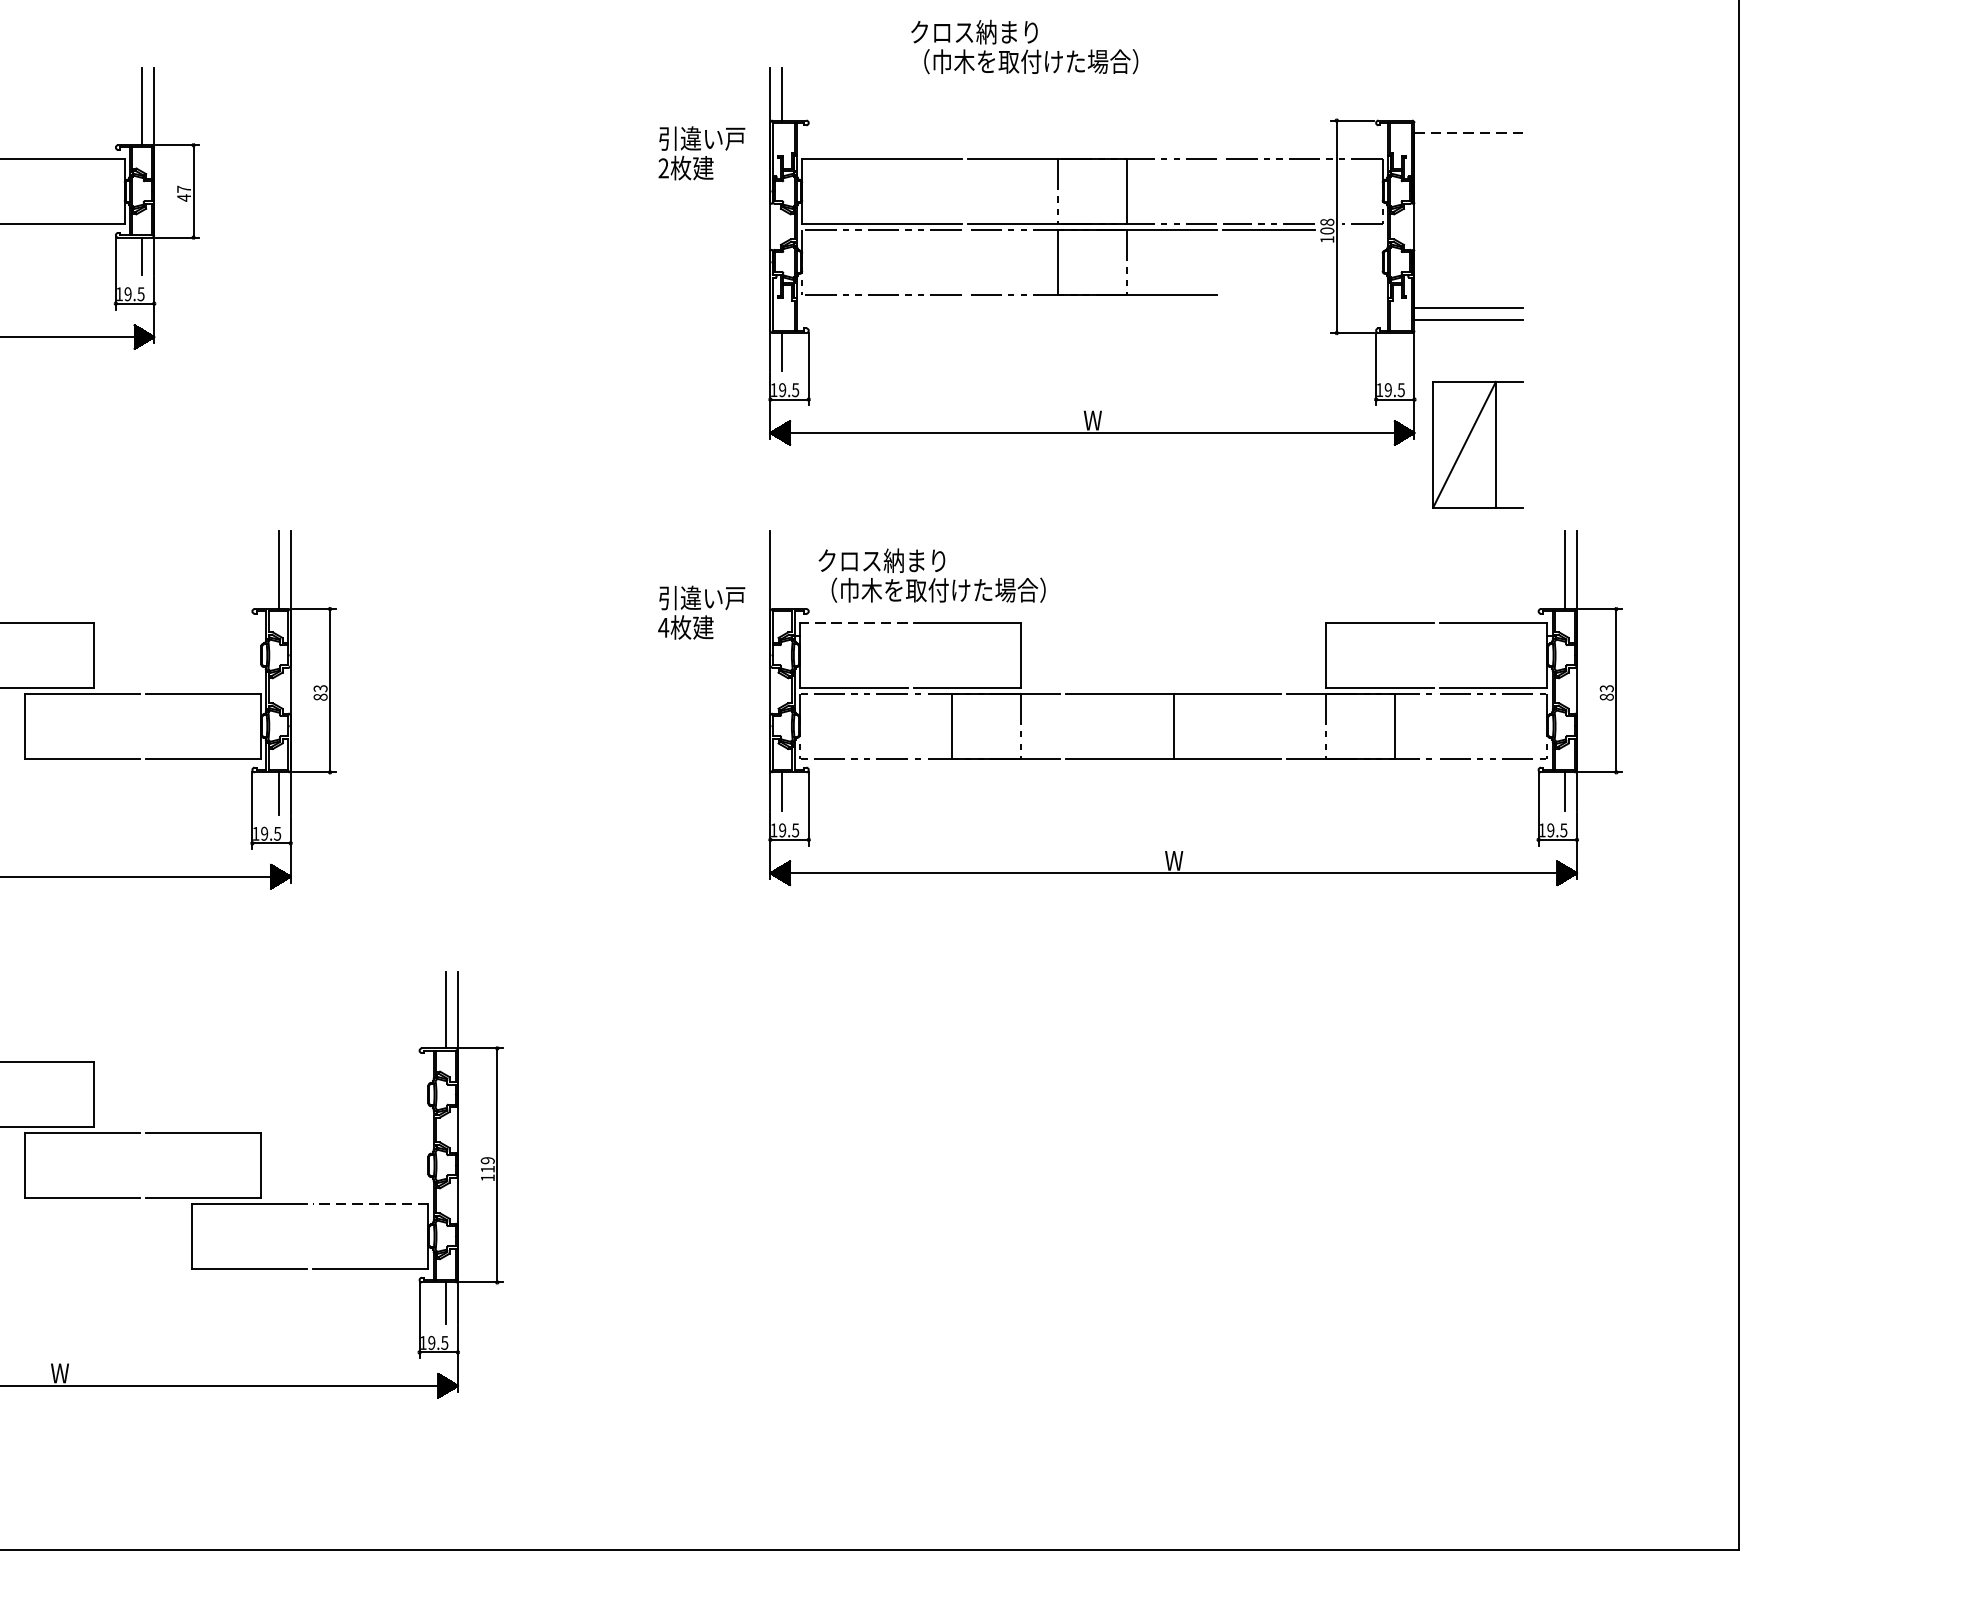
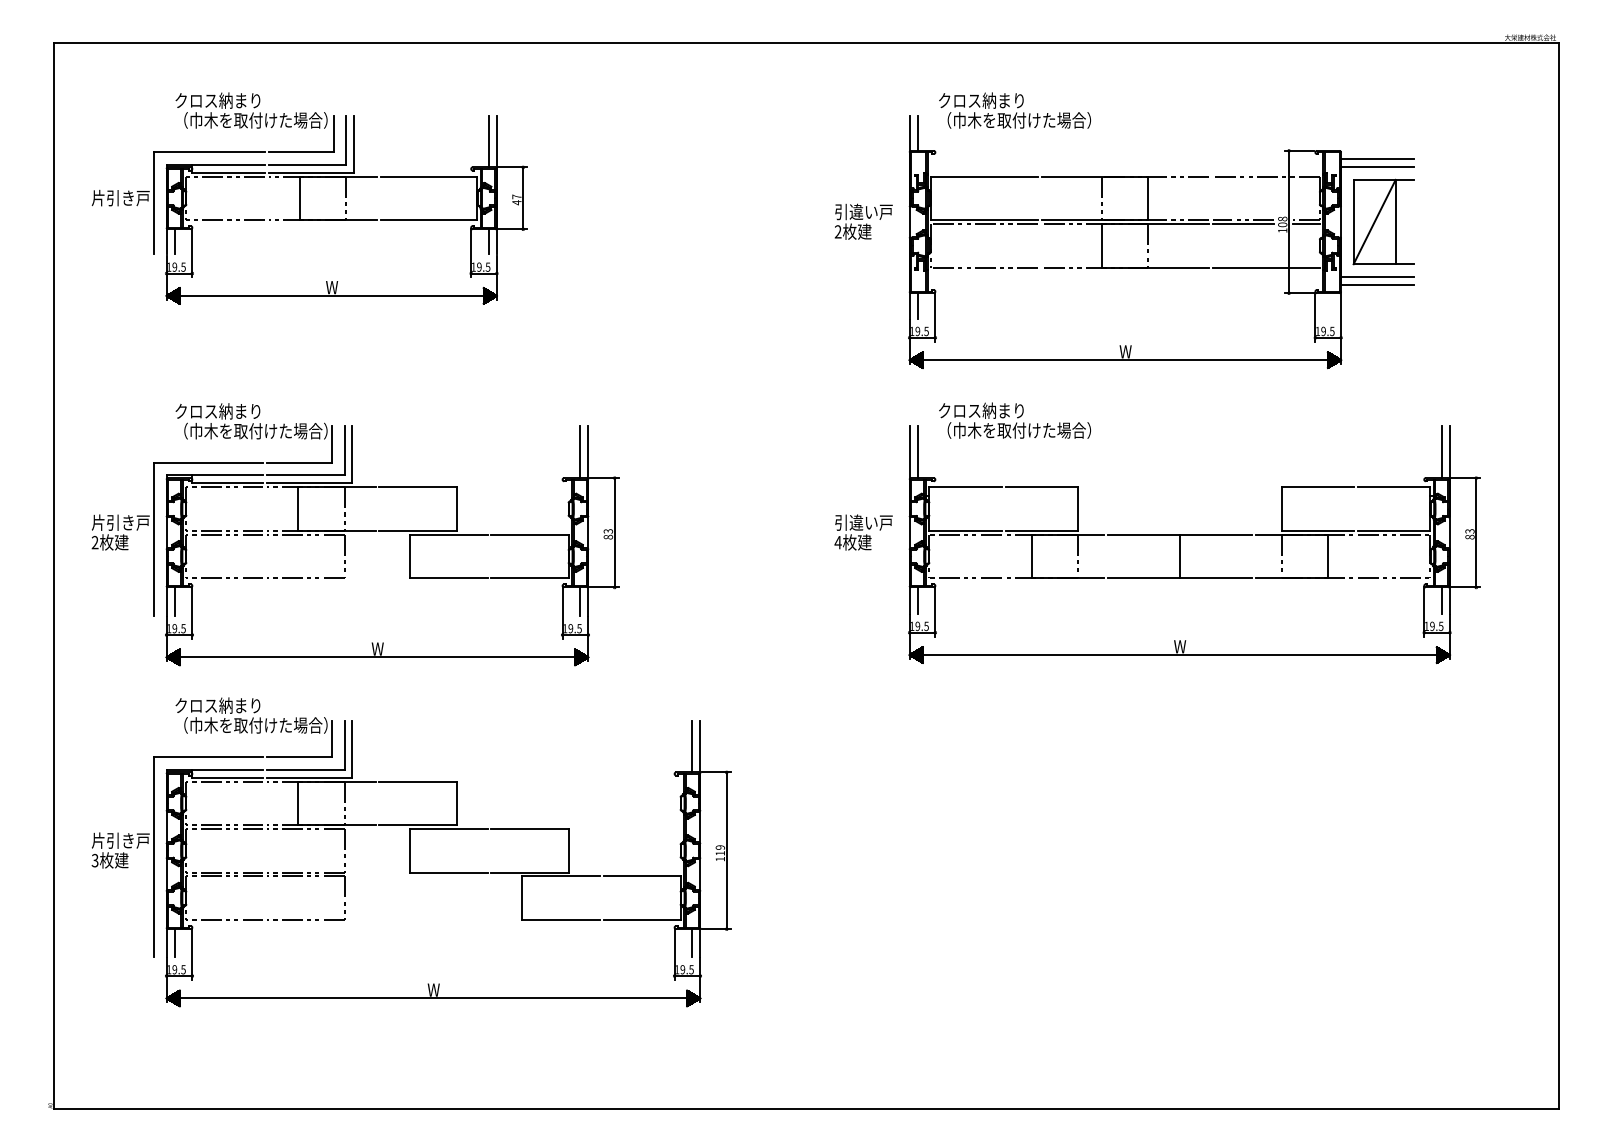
text: (1023, 46) -> (1014, 110), moved
line: (1467, 133) -> (1376, 159), dashed -> solid
line: (1468, 145) -> (1377, 167), added
text: (701, 152) -> (863, 221), moved
line: (1361, 230) -> (1305, 224), added
line: (1303, 294) -> (1266, 267), added
part: (1477, 443) -> (1383, 221), moved
line: (782, 570) -> (917, 452), added
text: (931, 575) -> (1014, 420), moved
text: (701, 612) -> (863, 532), moved
line: (853, 623) -> (965, 487), dashed -> solid
line: (371, 1203) -> (642, 876), dashed -> solid

